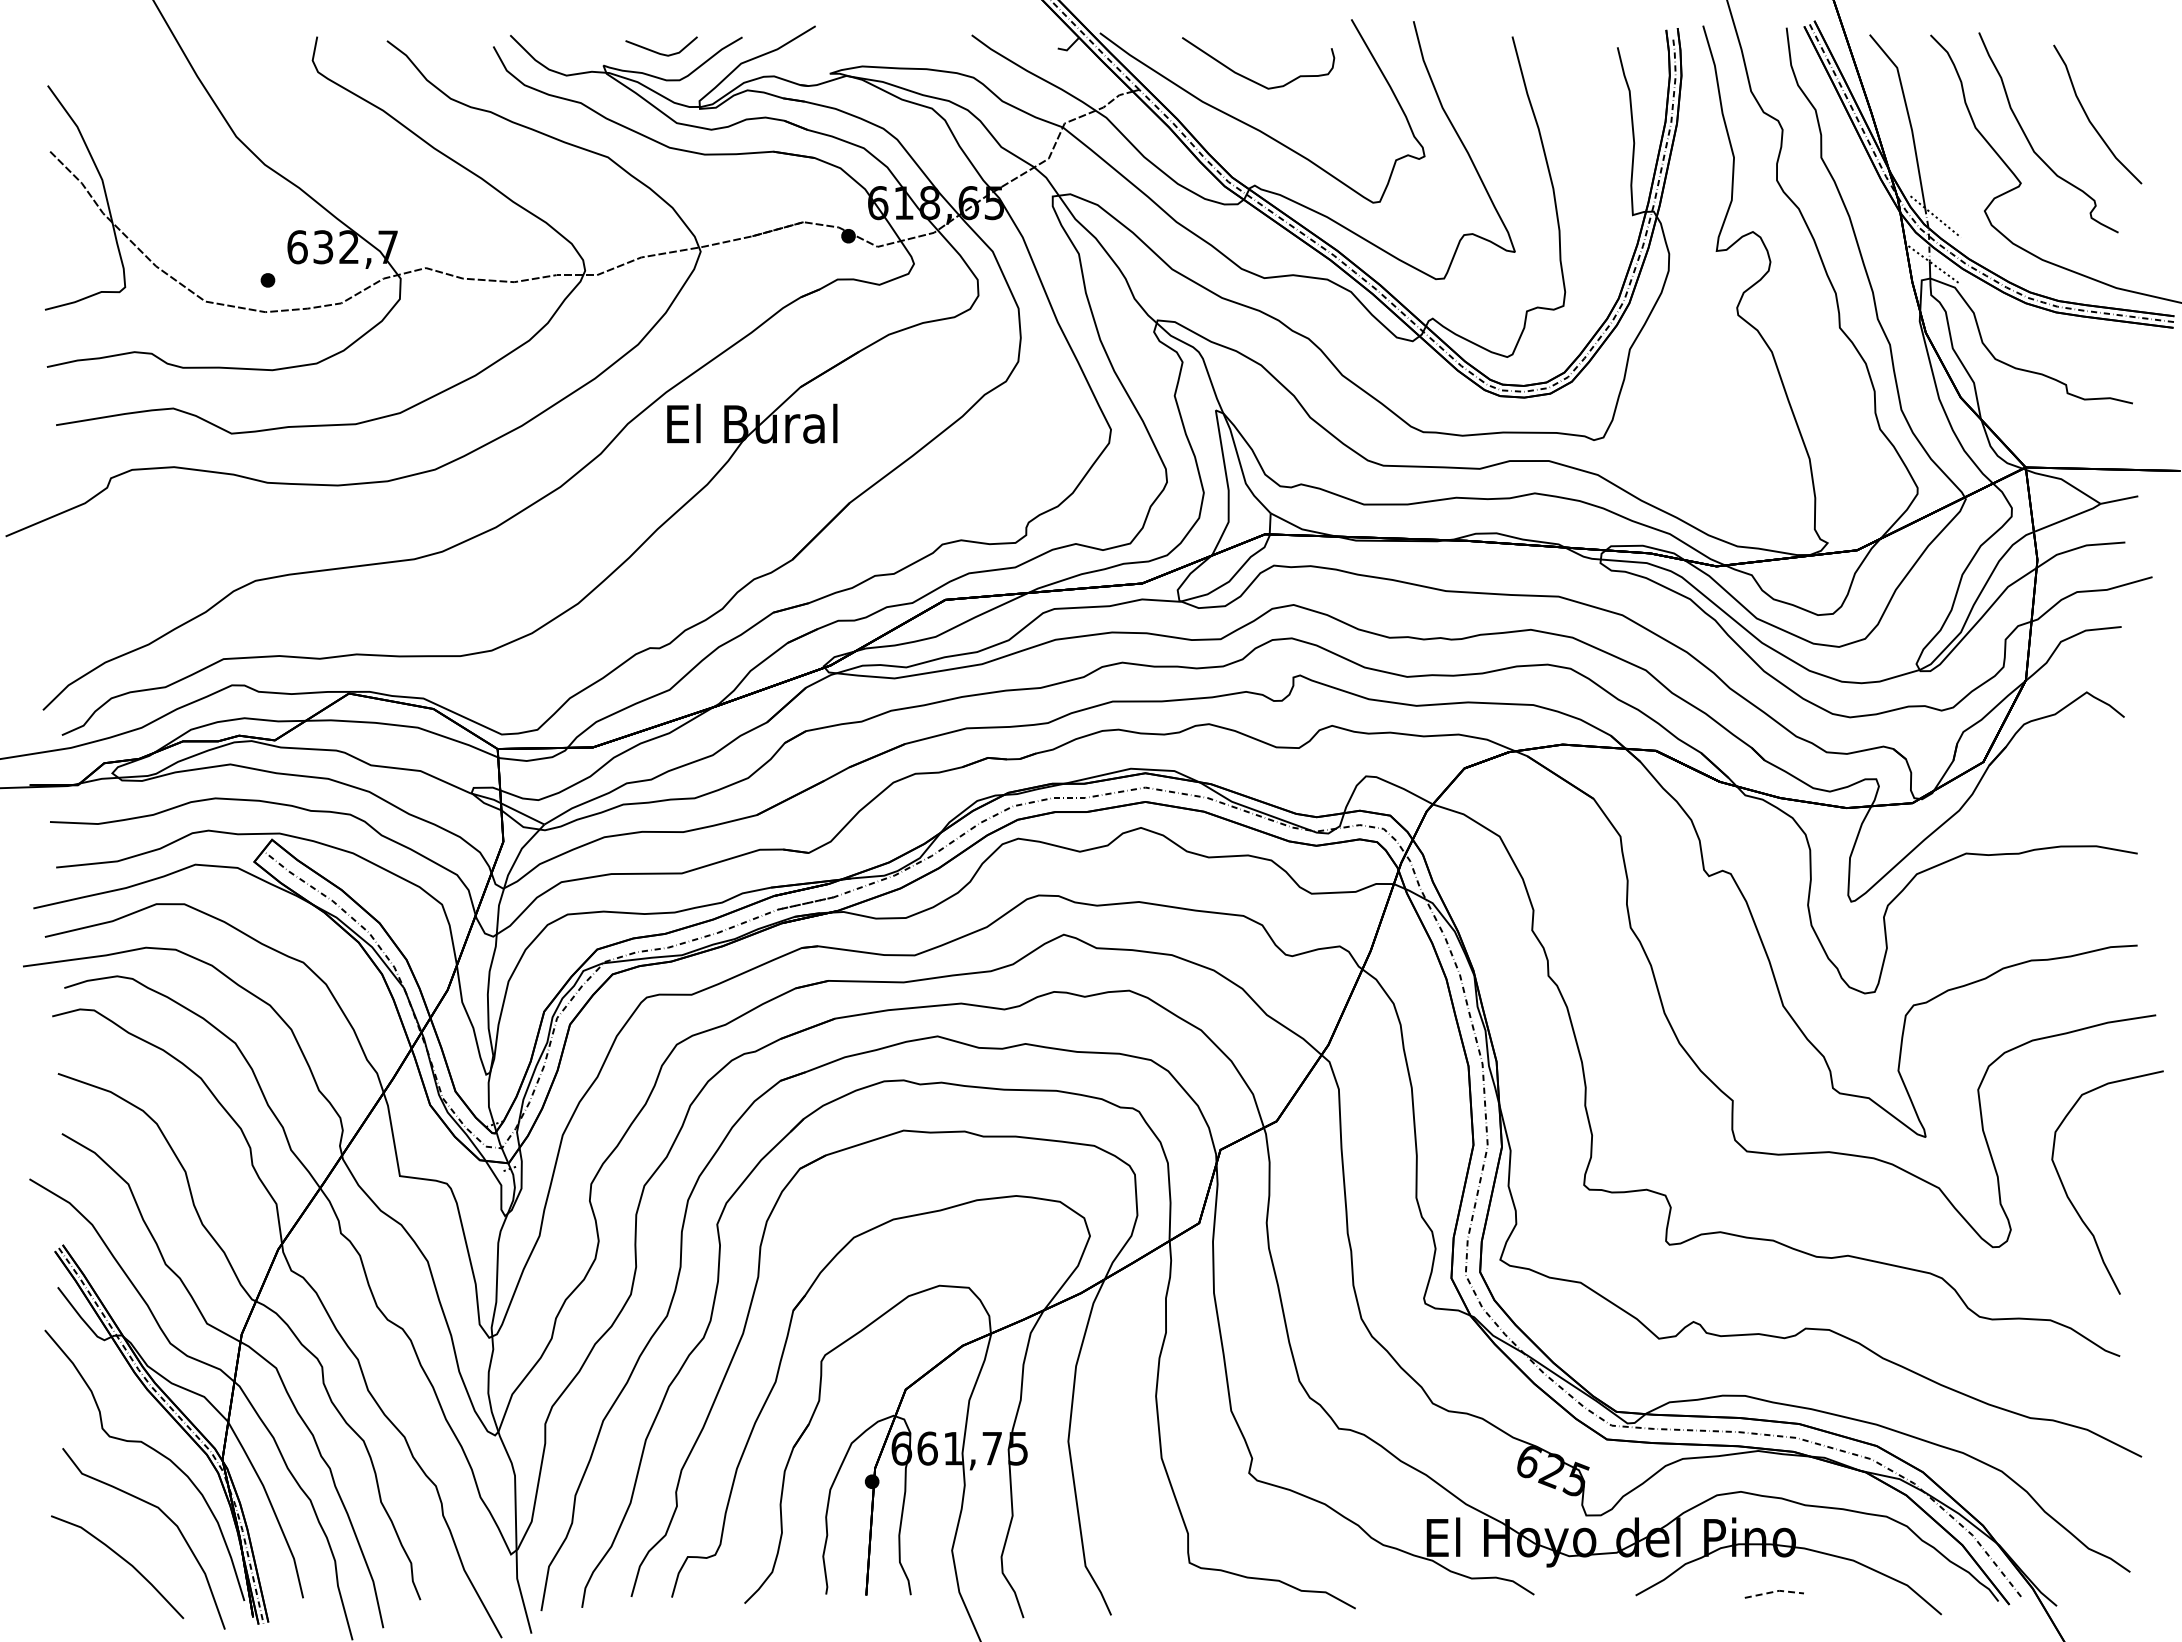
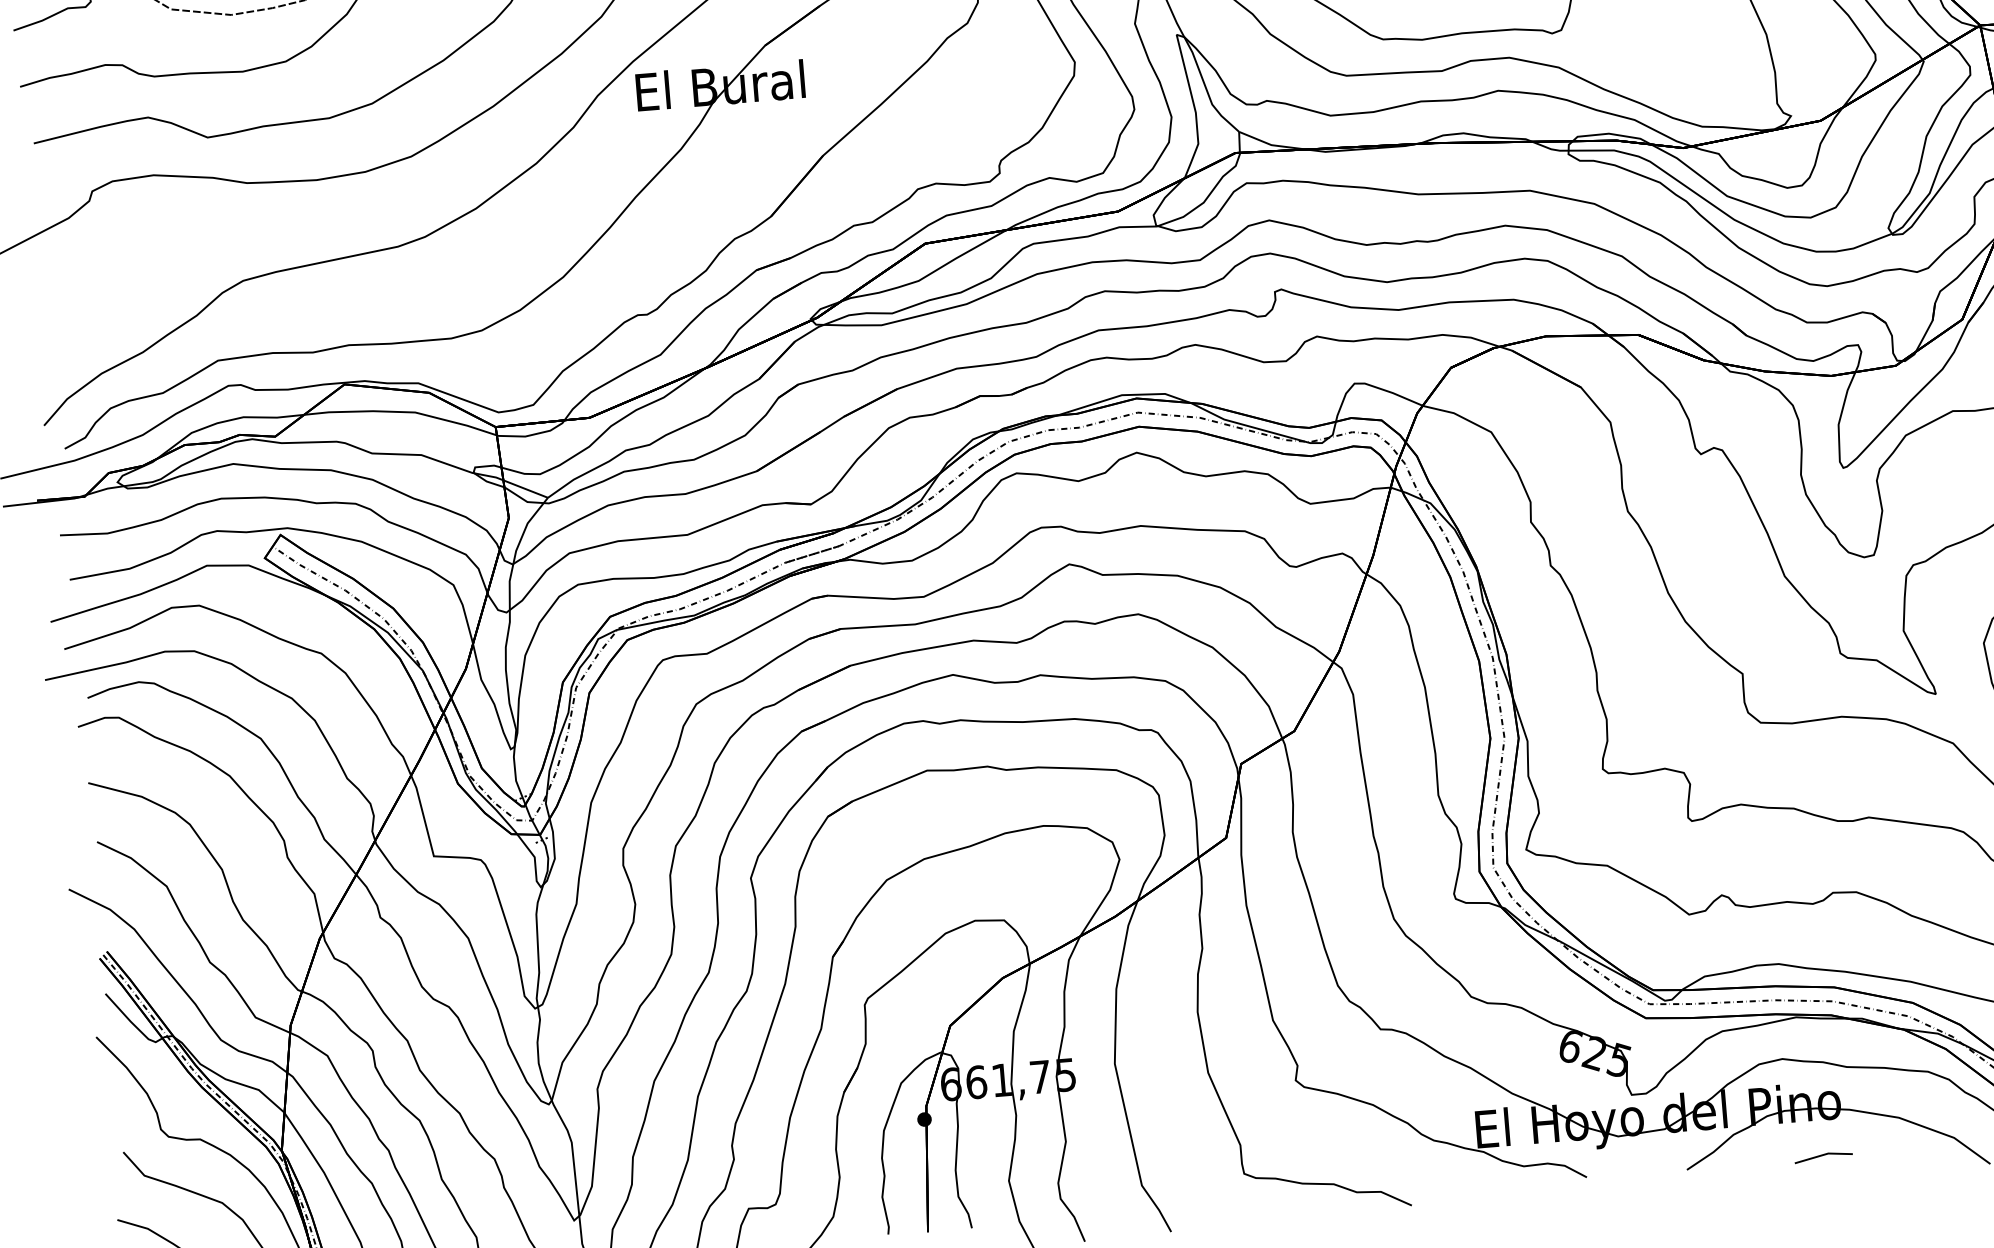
line: (1774, 1591) -> (1823, 1154), dashed -> solid

